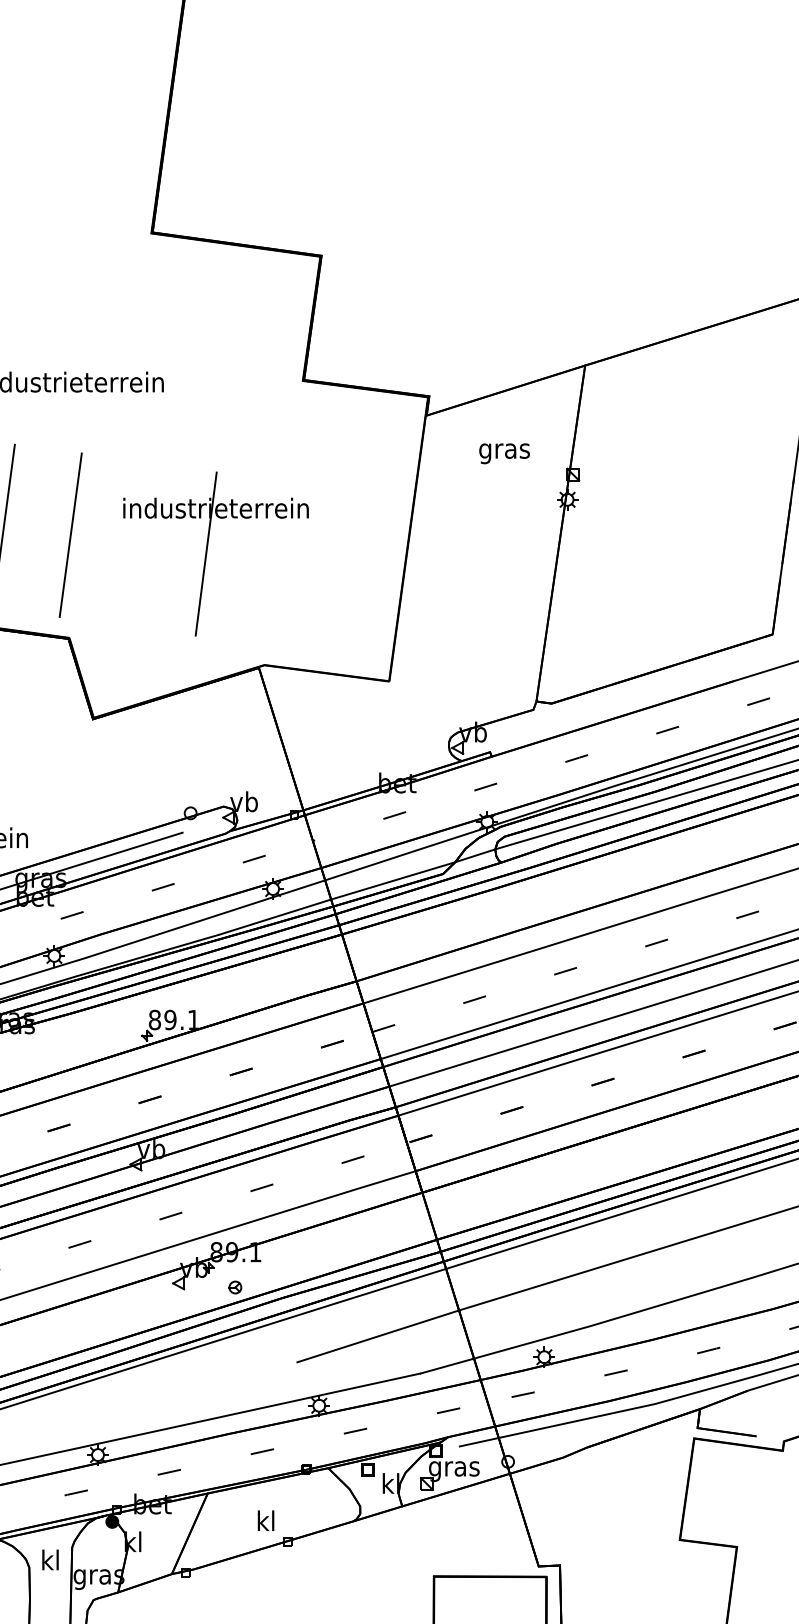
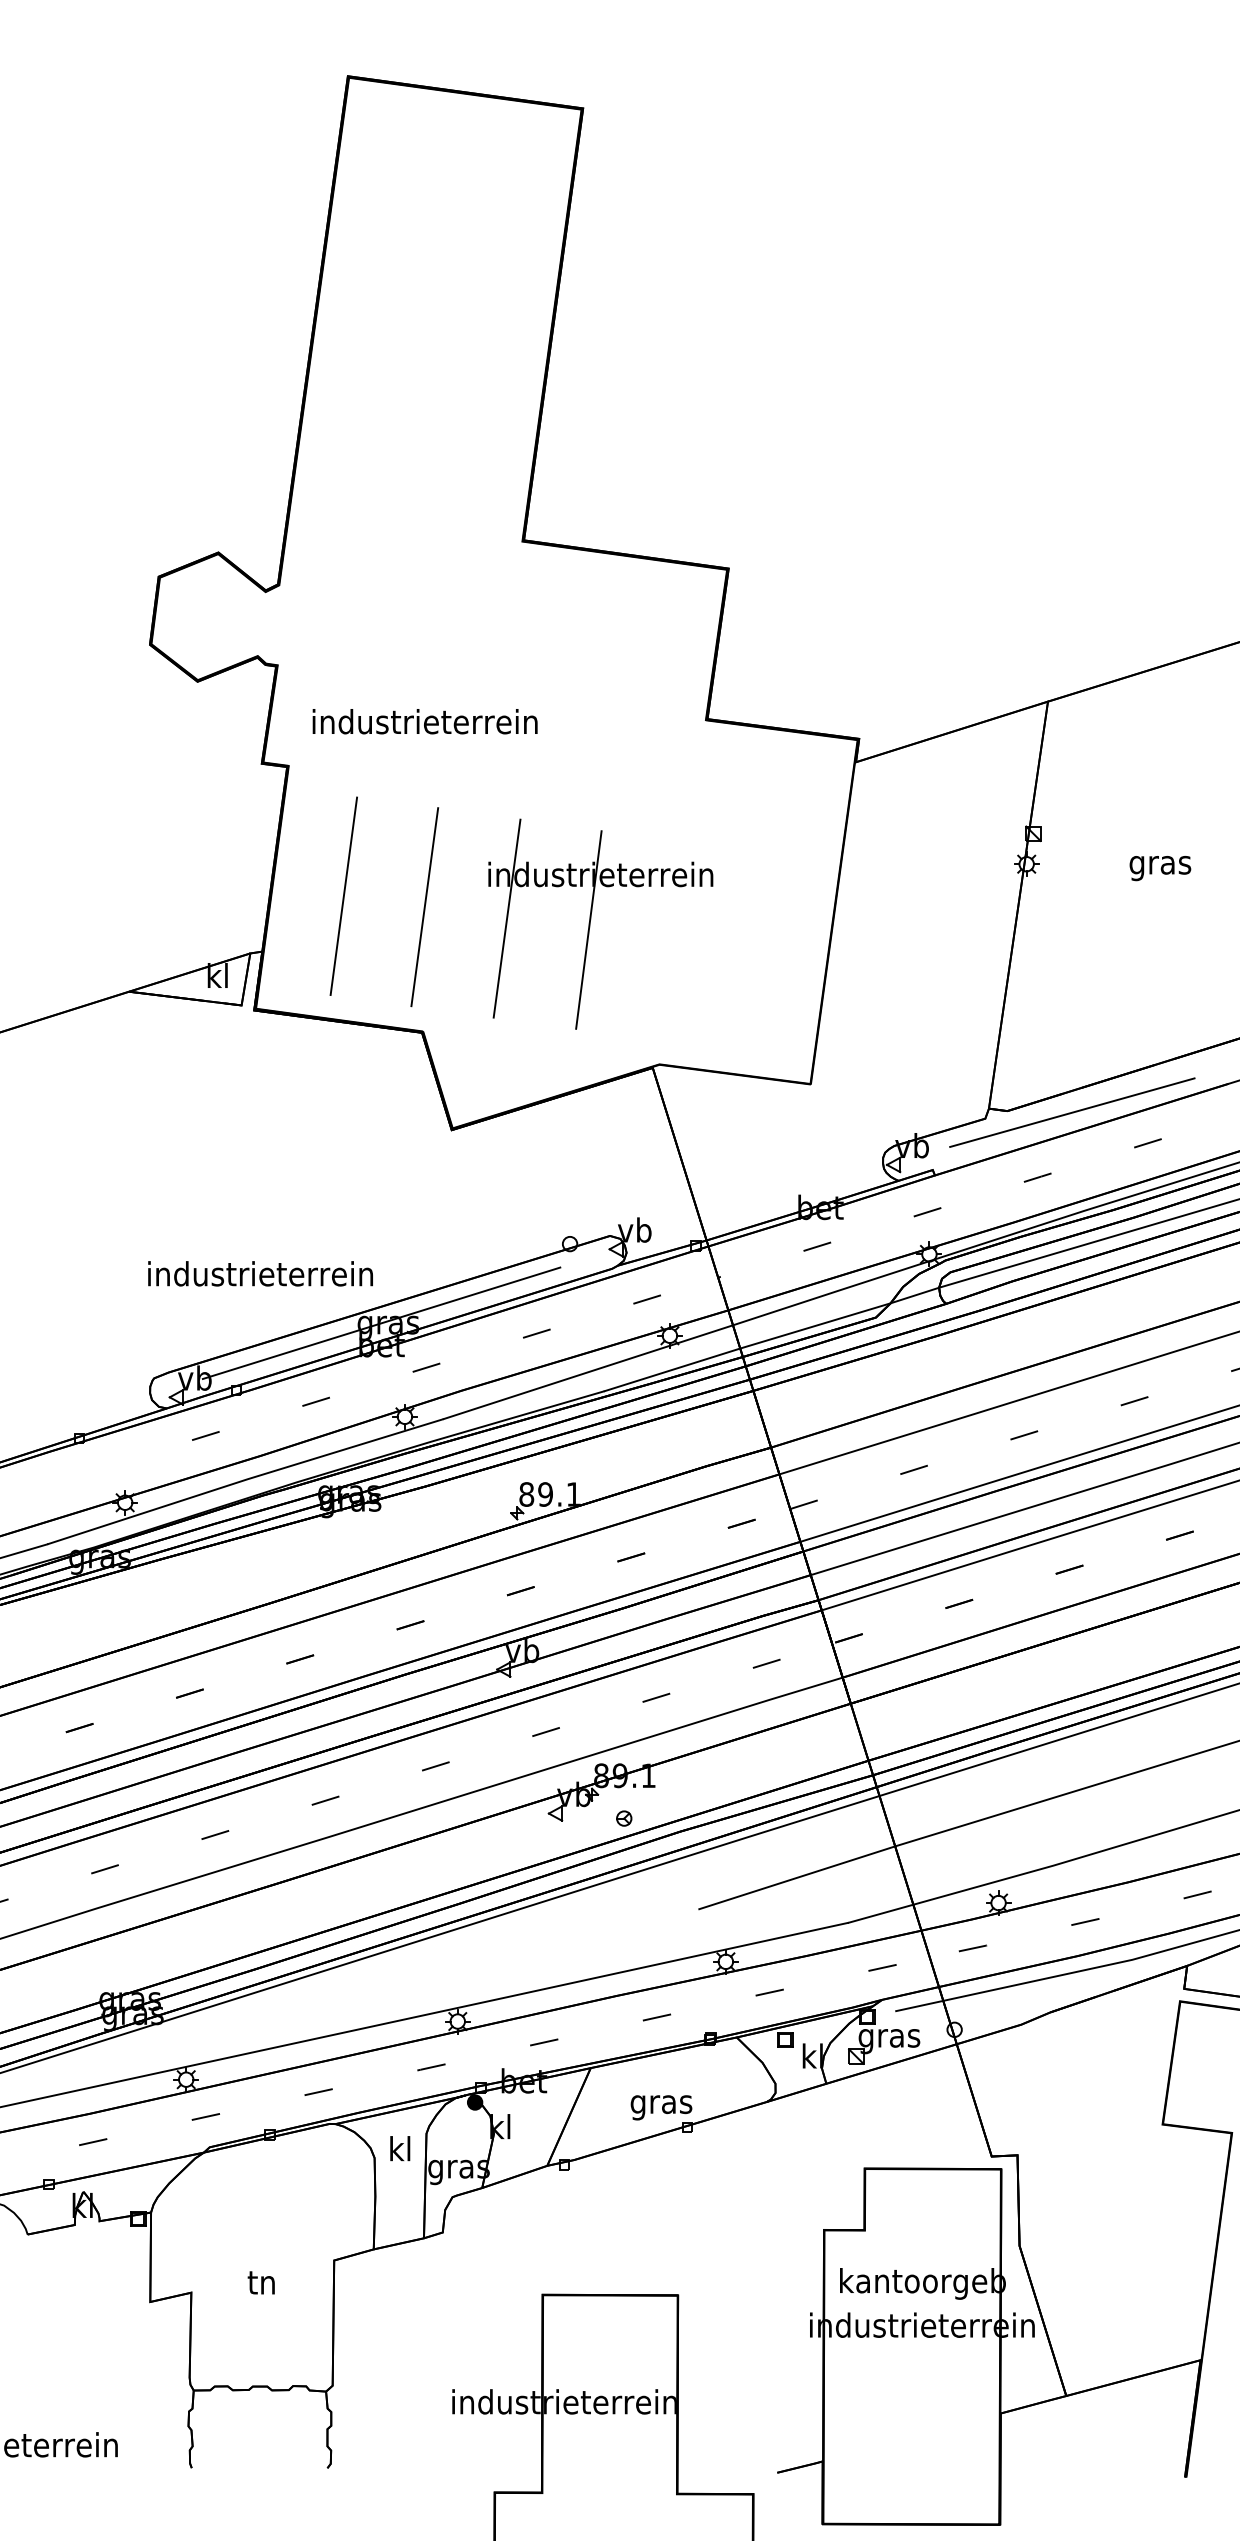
text: (504, 453) -> (1160, 868), moved
line: (138, 544) -> (506, 918), added
line: (605, 704) -> (1072, 1112), added
text: (266, 1523) -> (661, 2104), kl -> gras

